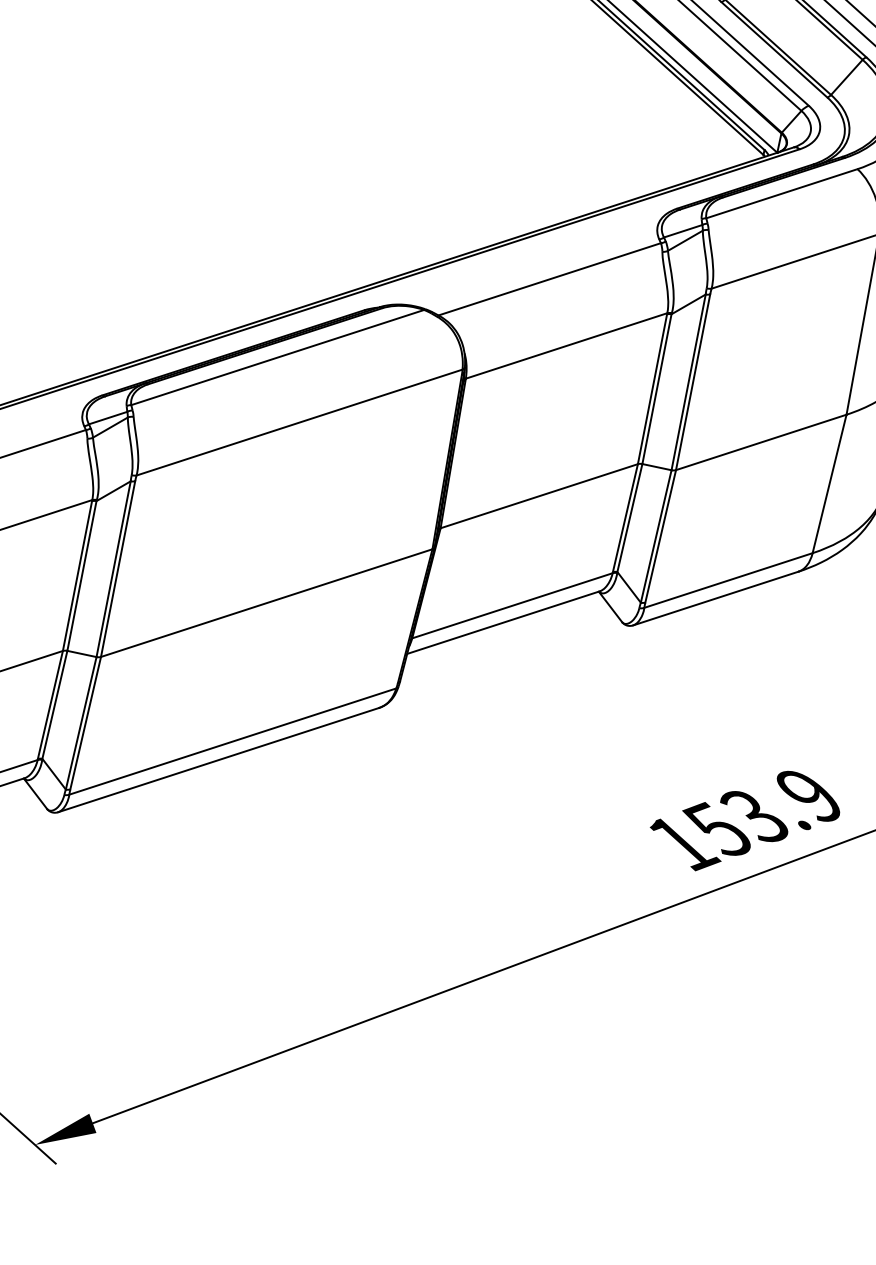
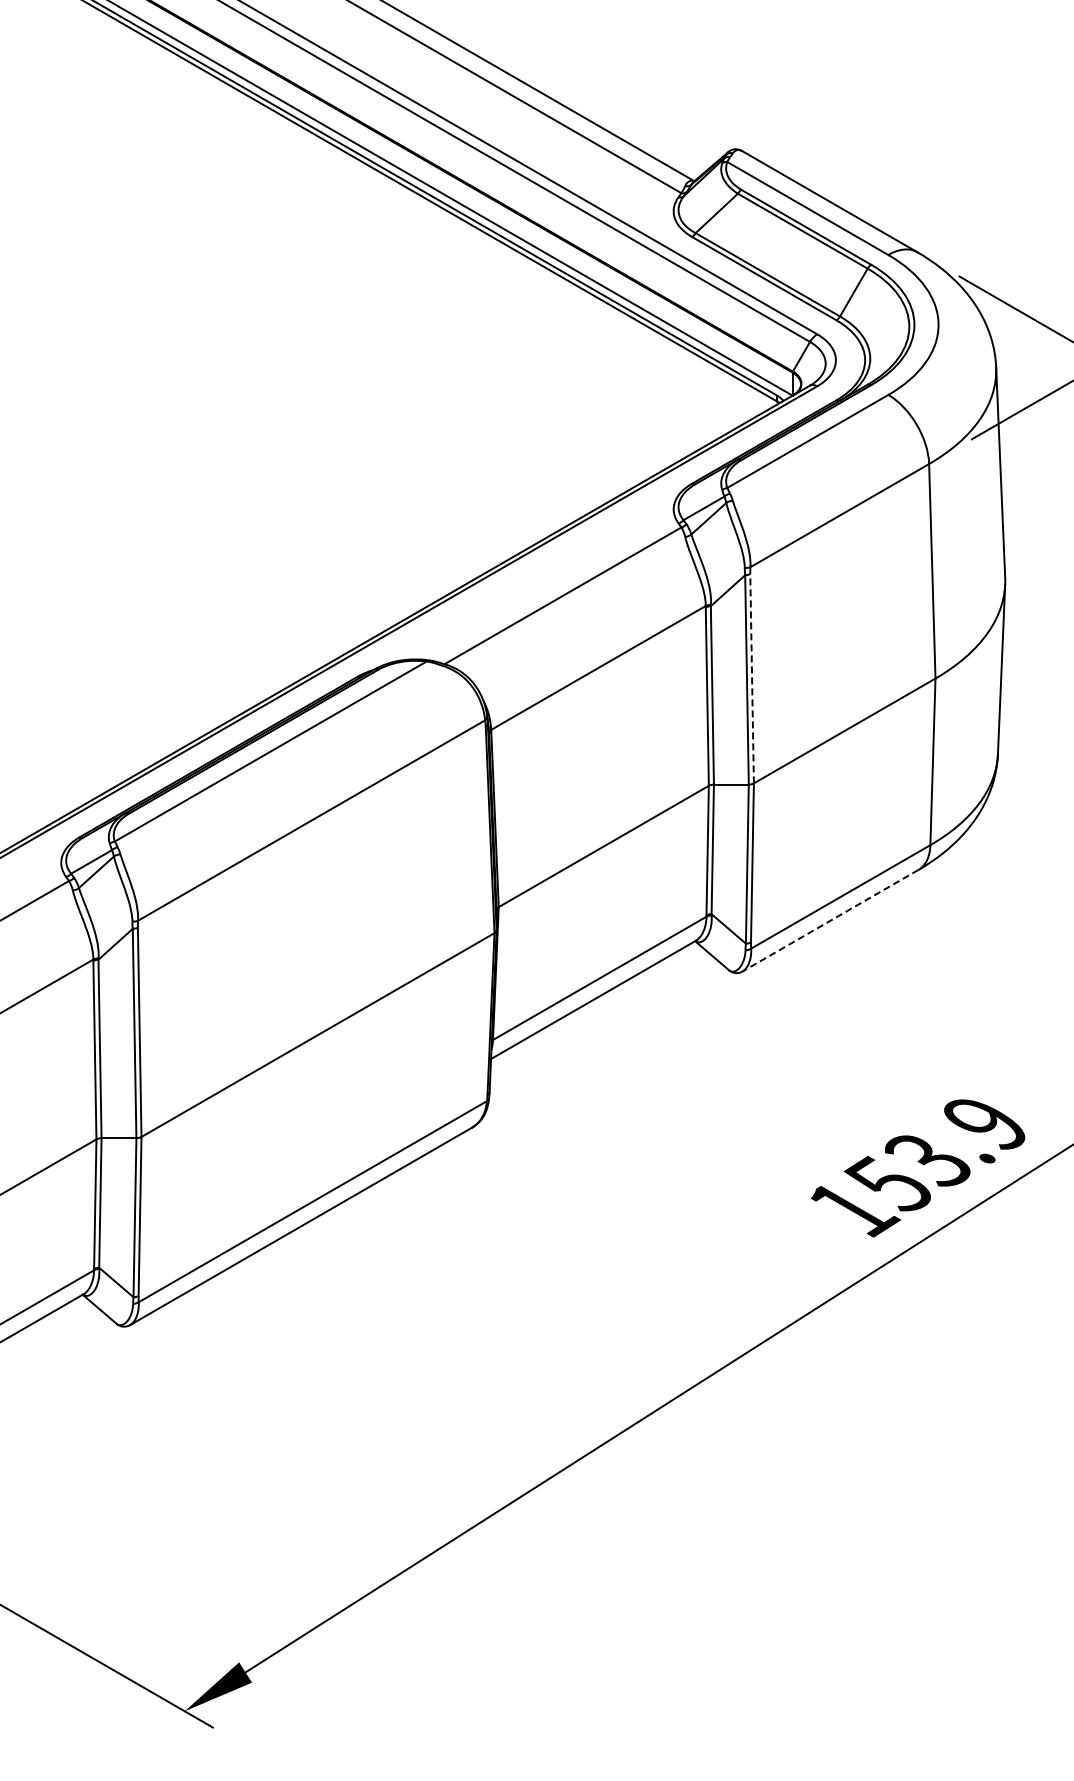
line: (693, 382) -> (752, 678), solid -> dashed
line: (715, 598) -> (830, 920), solid -> dashed

